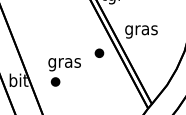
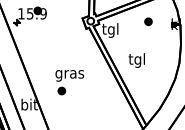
text: (141, 30) -> (137, 60), gras -> tgl
part: (99, 52) -> (100, 80), removed
part: (64, 72) -> (69, 82), moved

